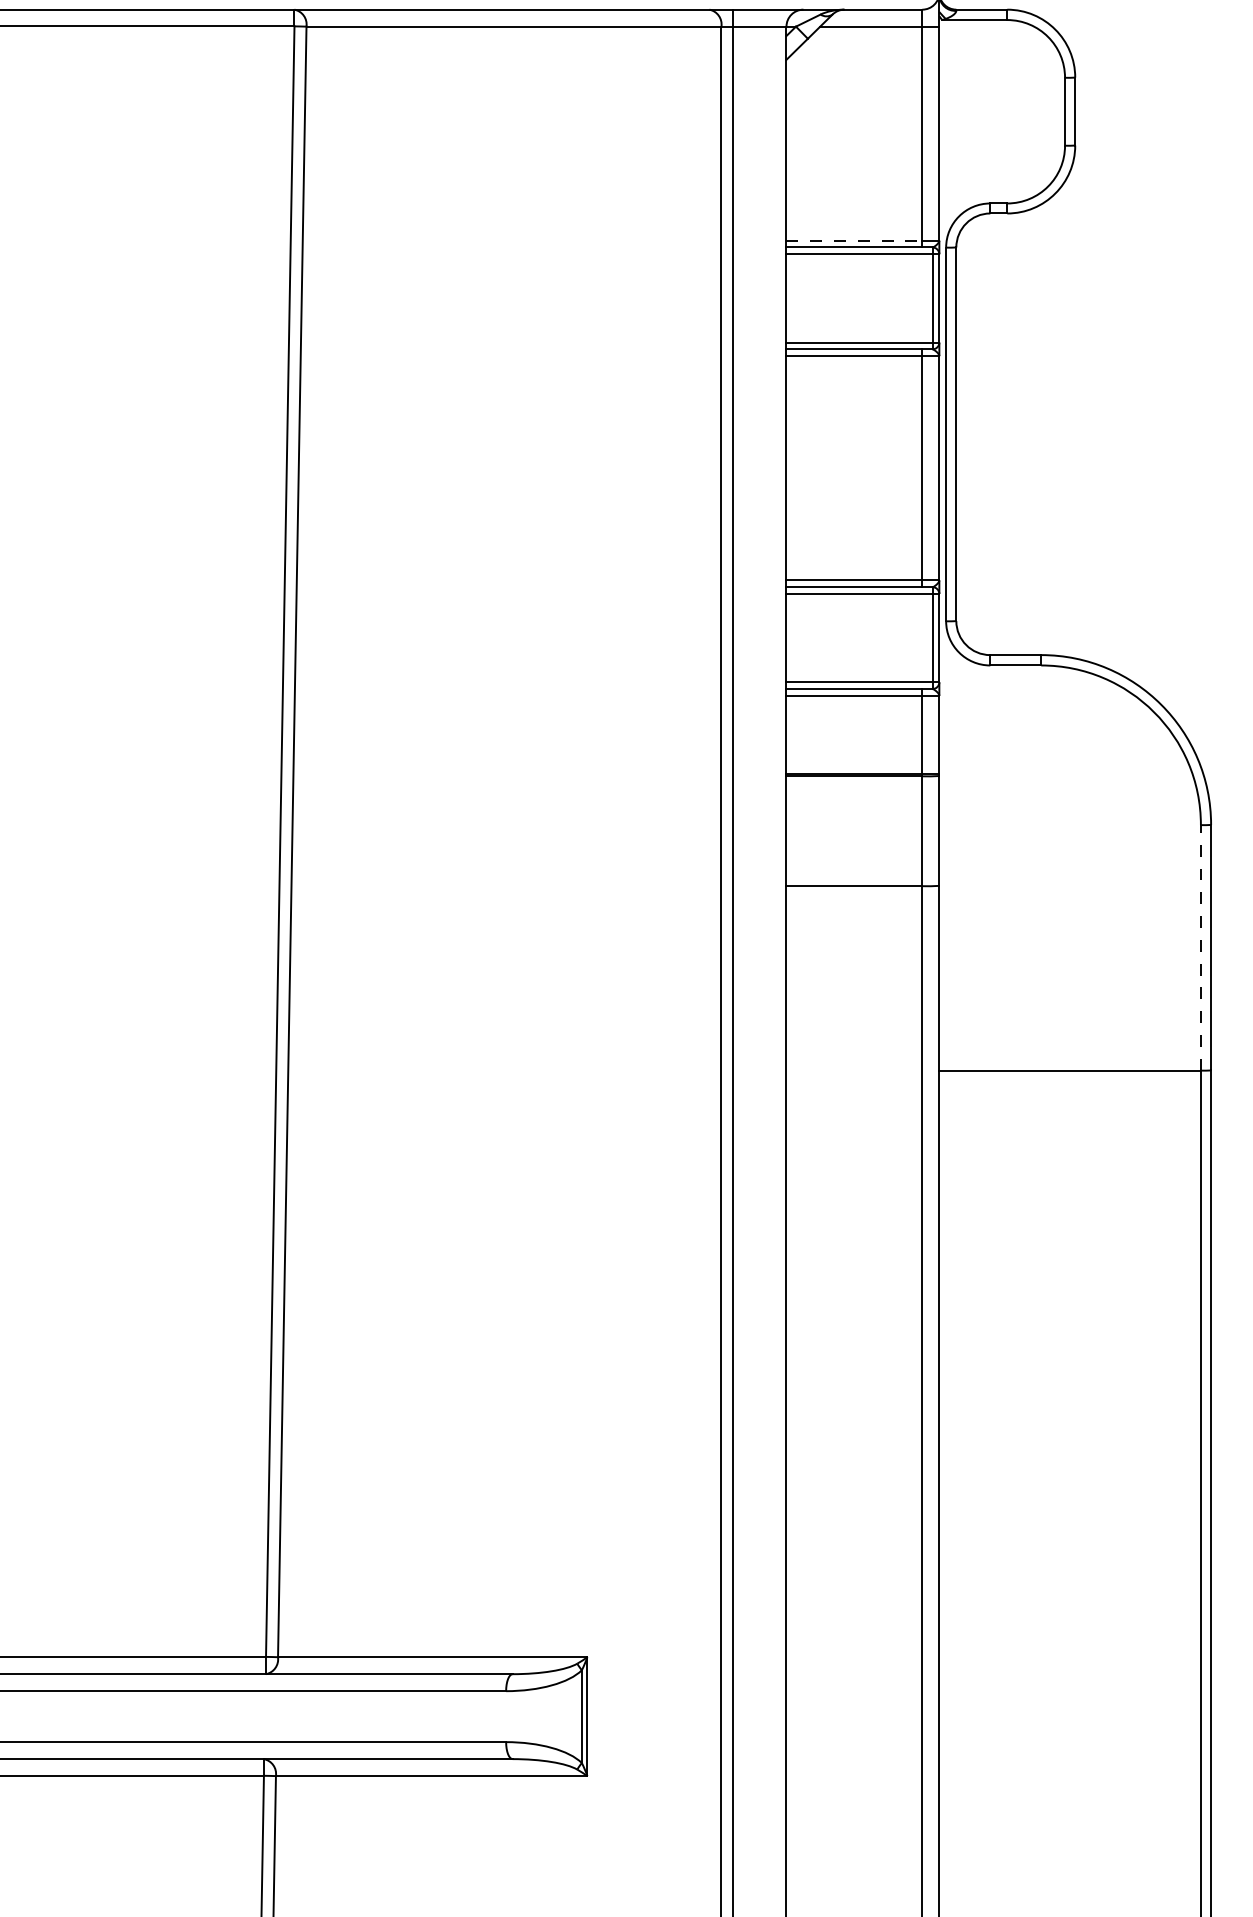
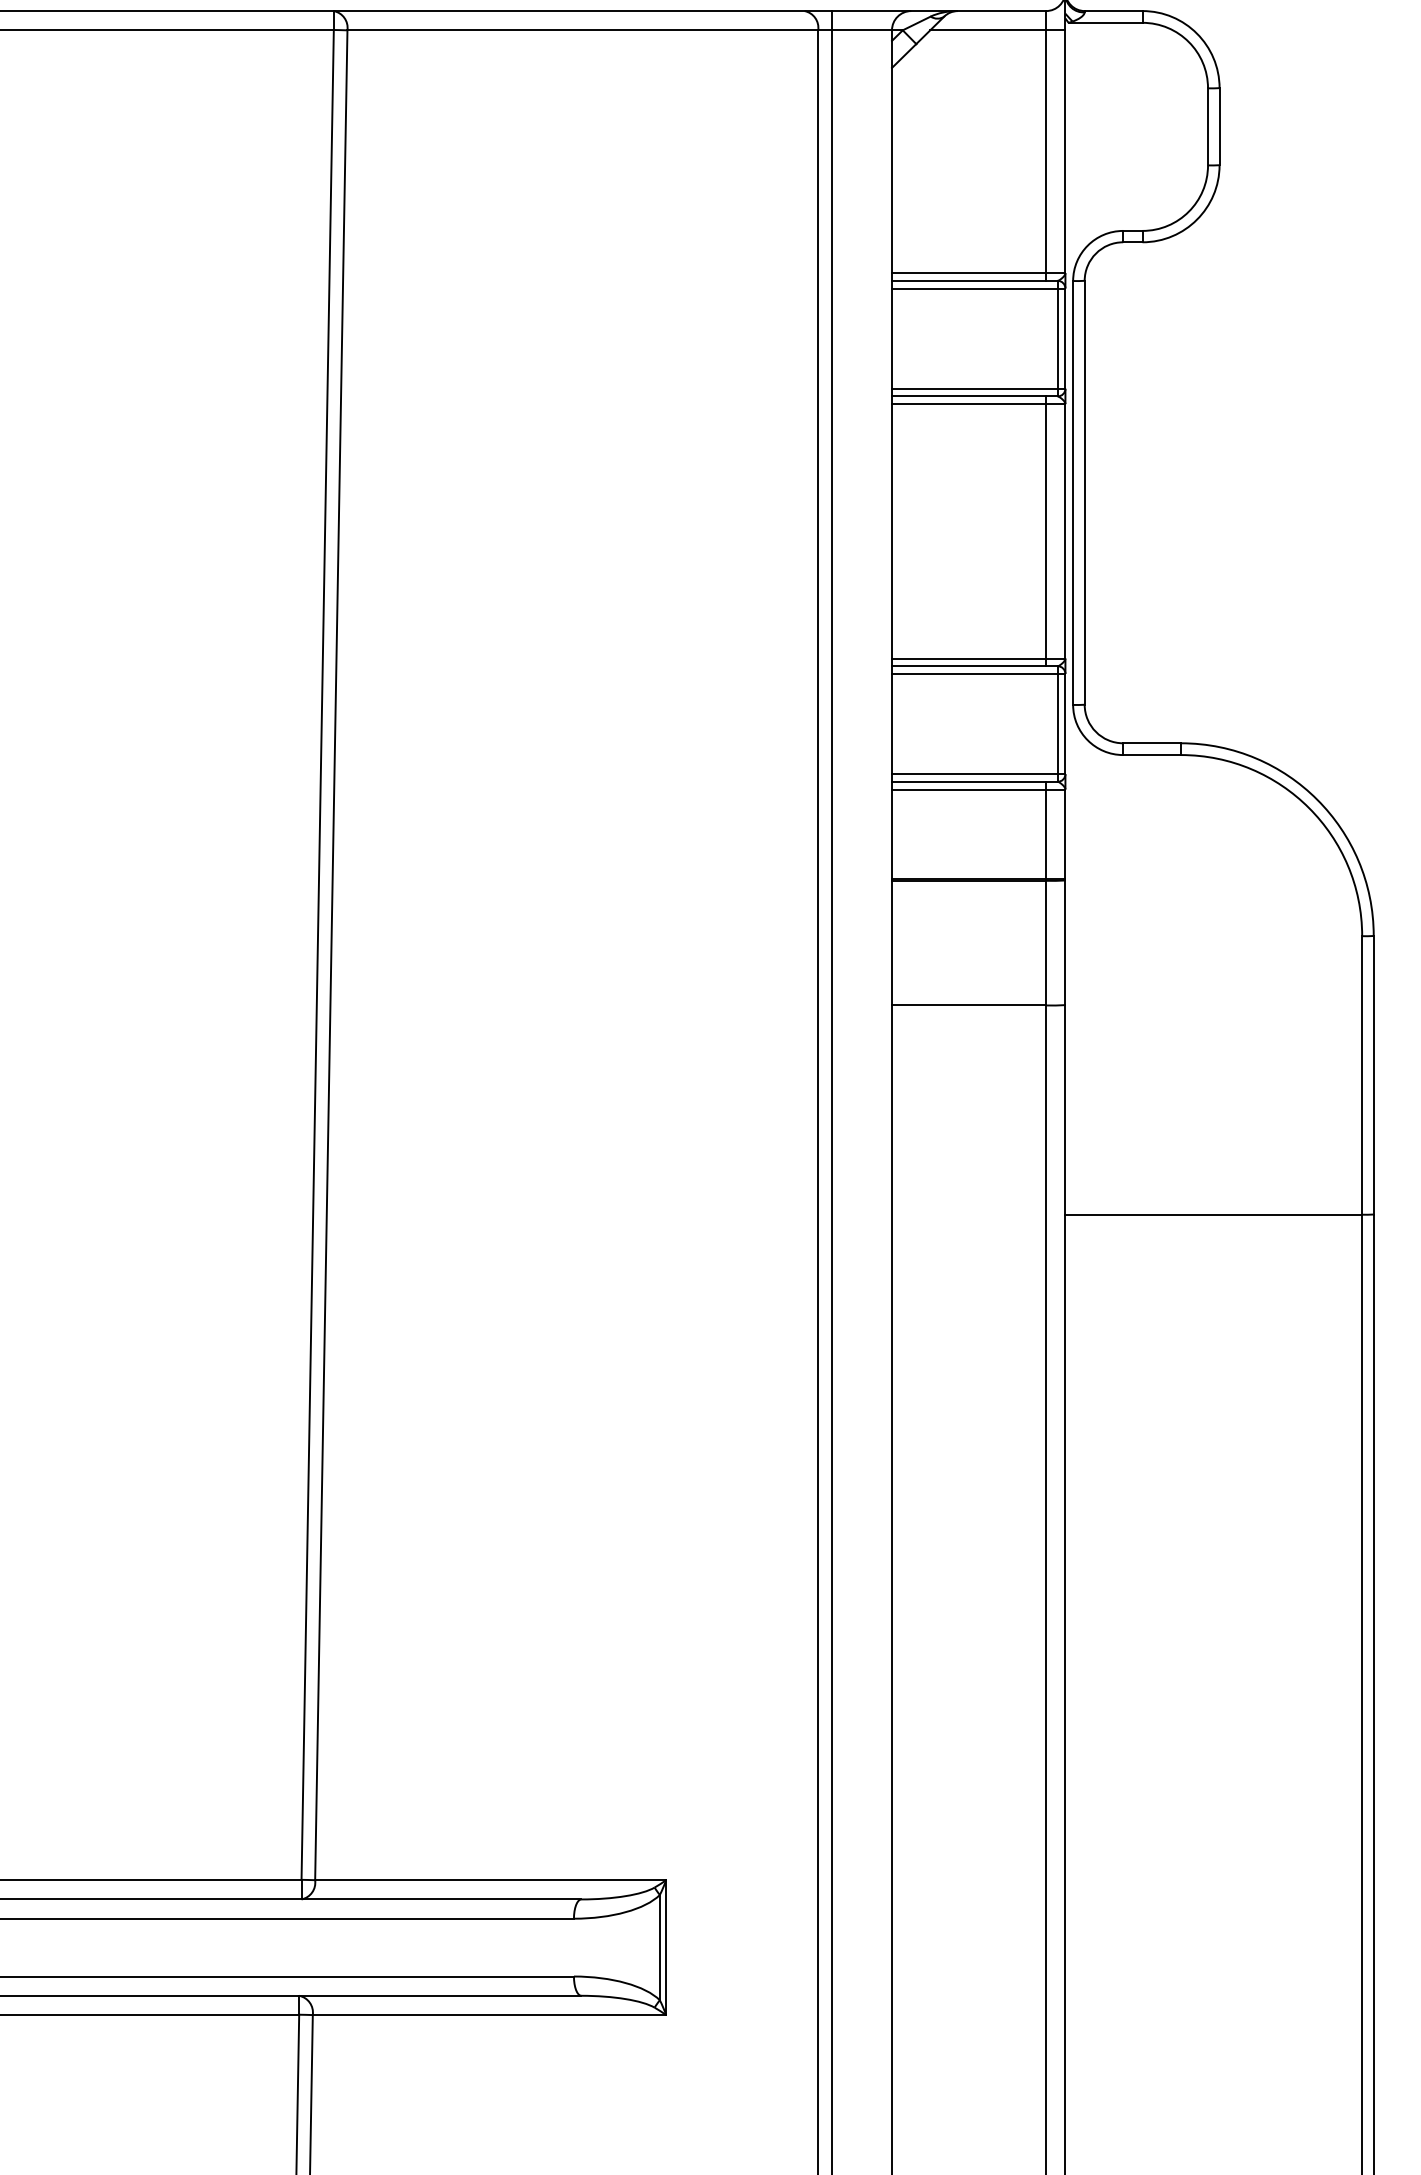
line: (854, 240) -> (969, 272), dashed -> solid
line: (1200, 947) -> (1361, 1075), dashed -> solid

